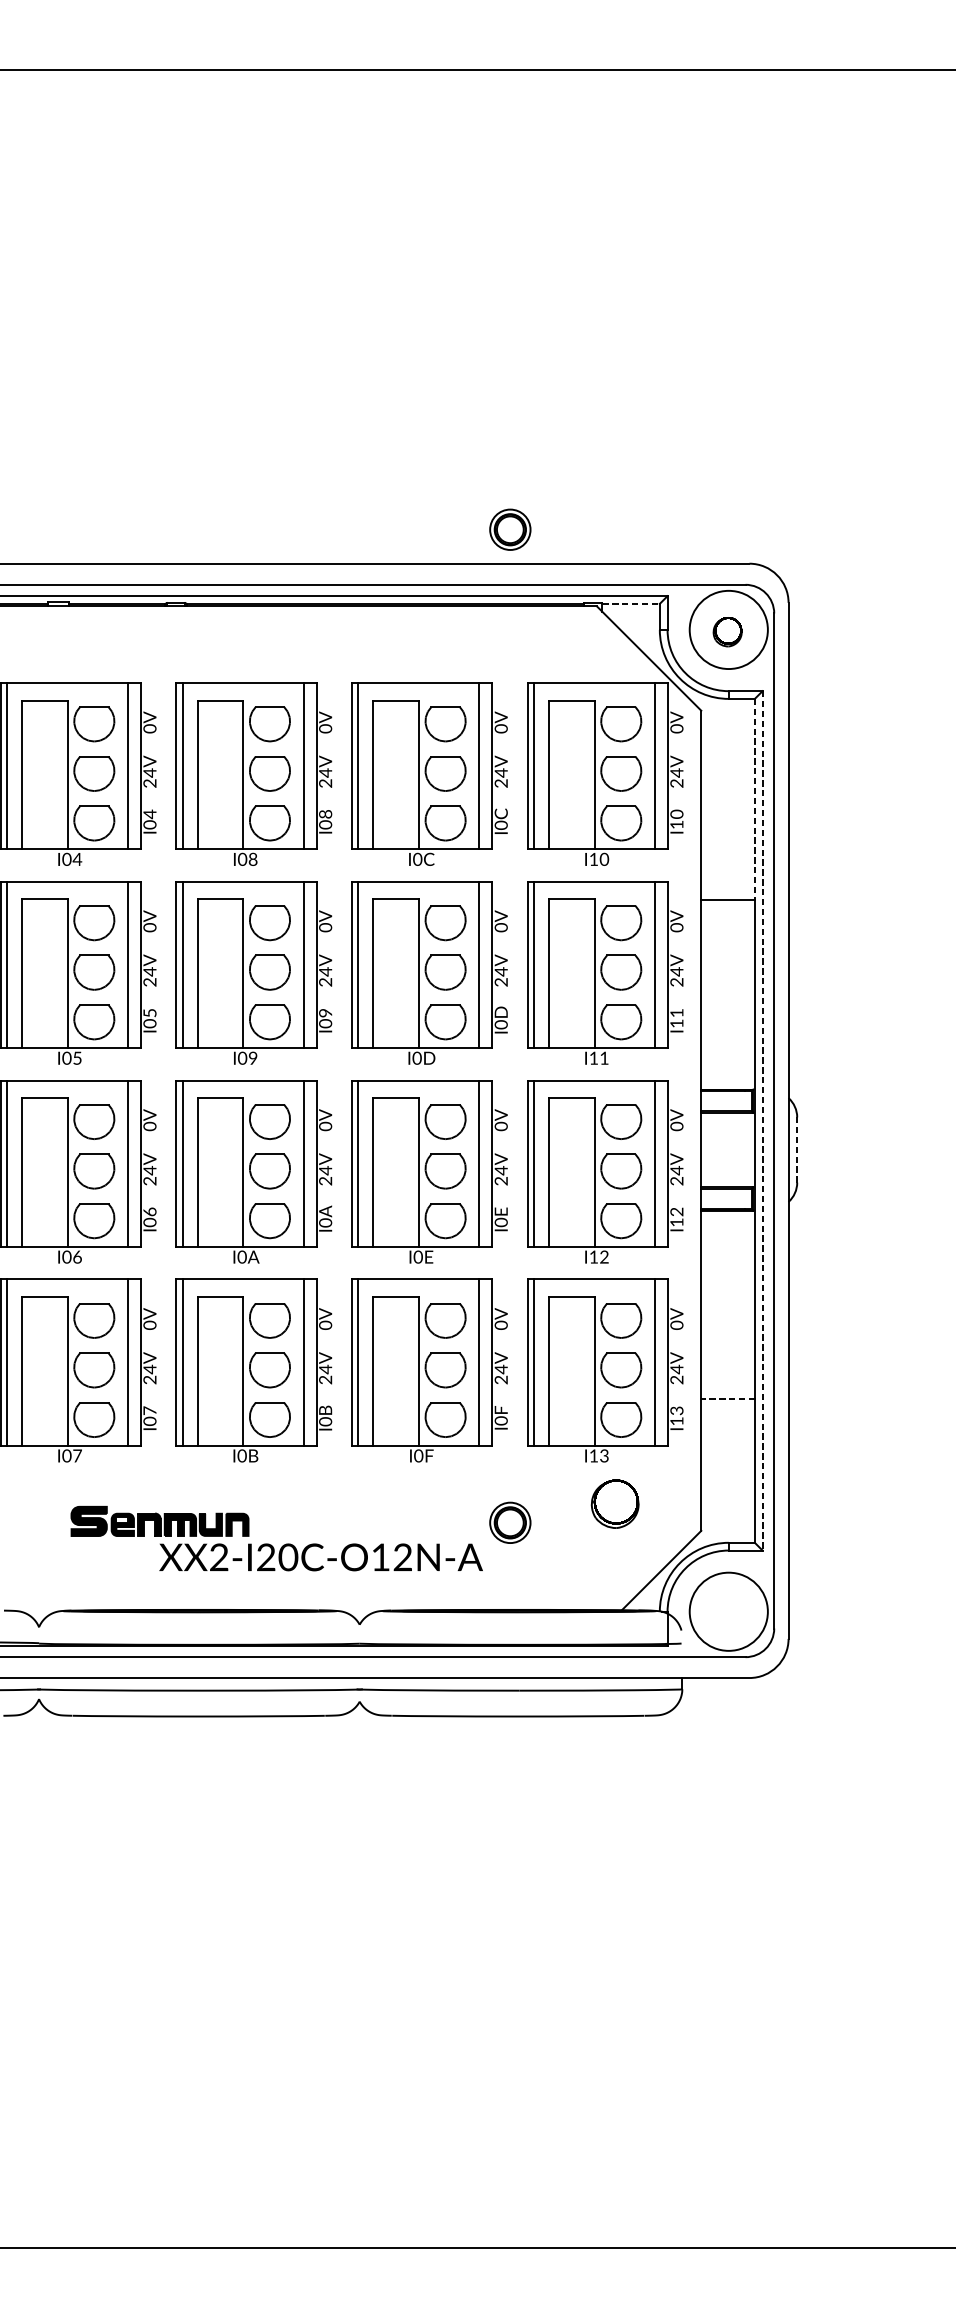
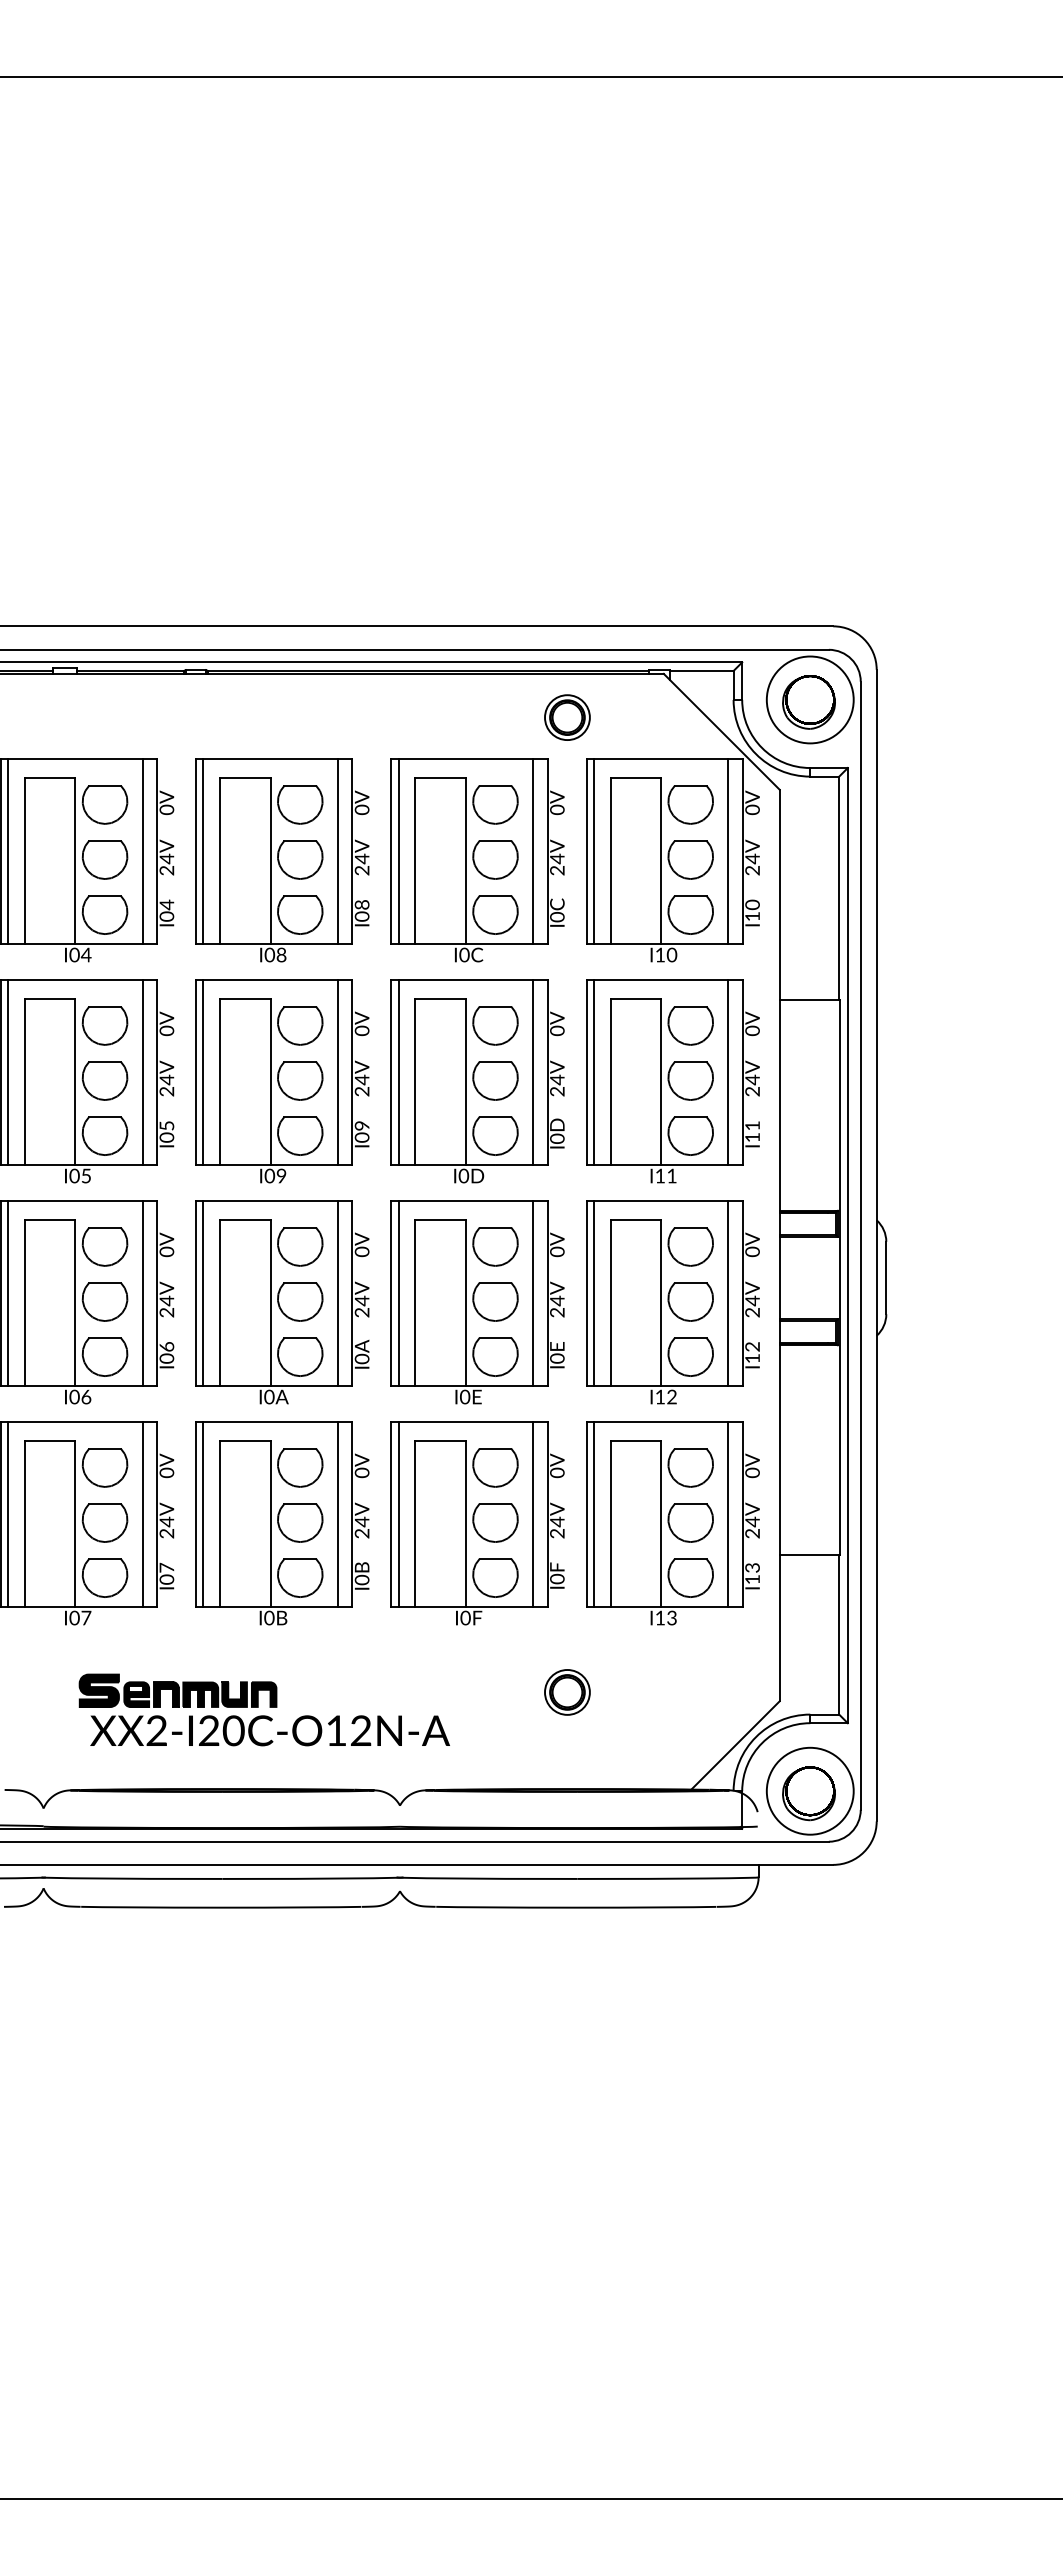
part: (510, 529) -> (567, 717), moved
line: (630, 604) -> (701, 671), dashed -> solid
part: (727, 632) -> (808, 702), size x1.67
line: (755, 799) -> (839, 888), dashed -> solid
line: (762, 1120) -> (847, 1245), dashed -> solid
line: (797, 1149) -> (886, 1277), dashed -> solid
line: (728, 1398) -> (809, 1554), dashed -> solid
part: (614, 1504) -> (808, 1793), moved
text: (320, 1557) -> (269, 1730), moved

